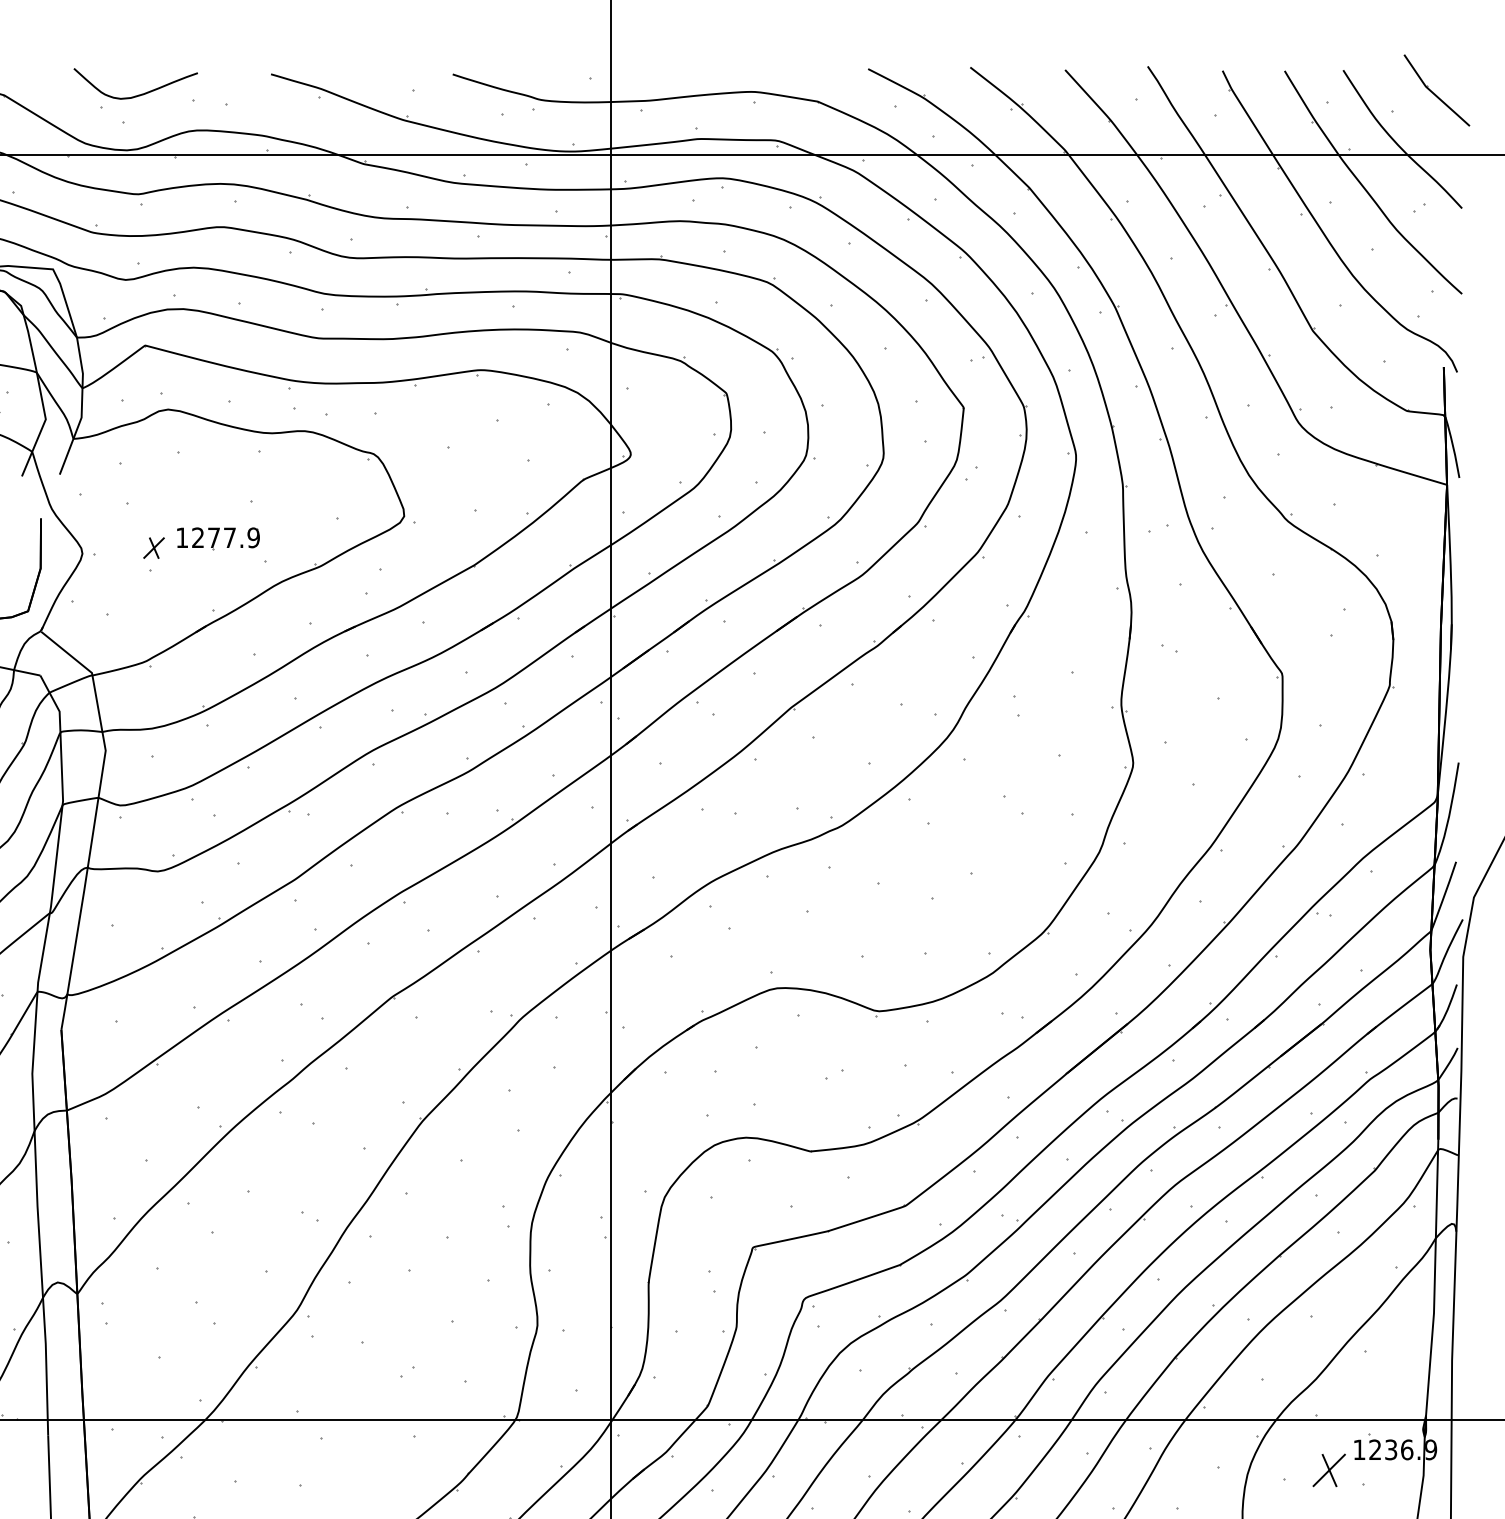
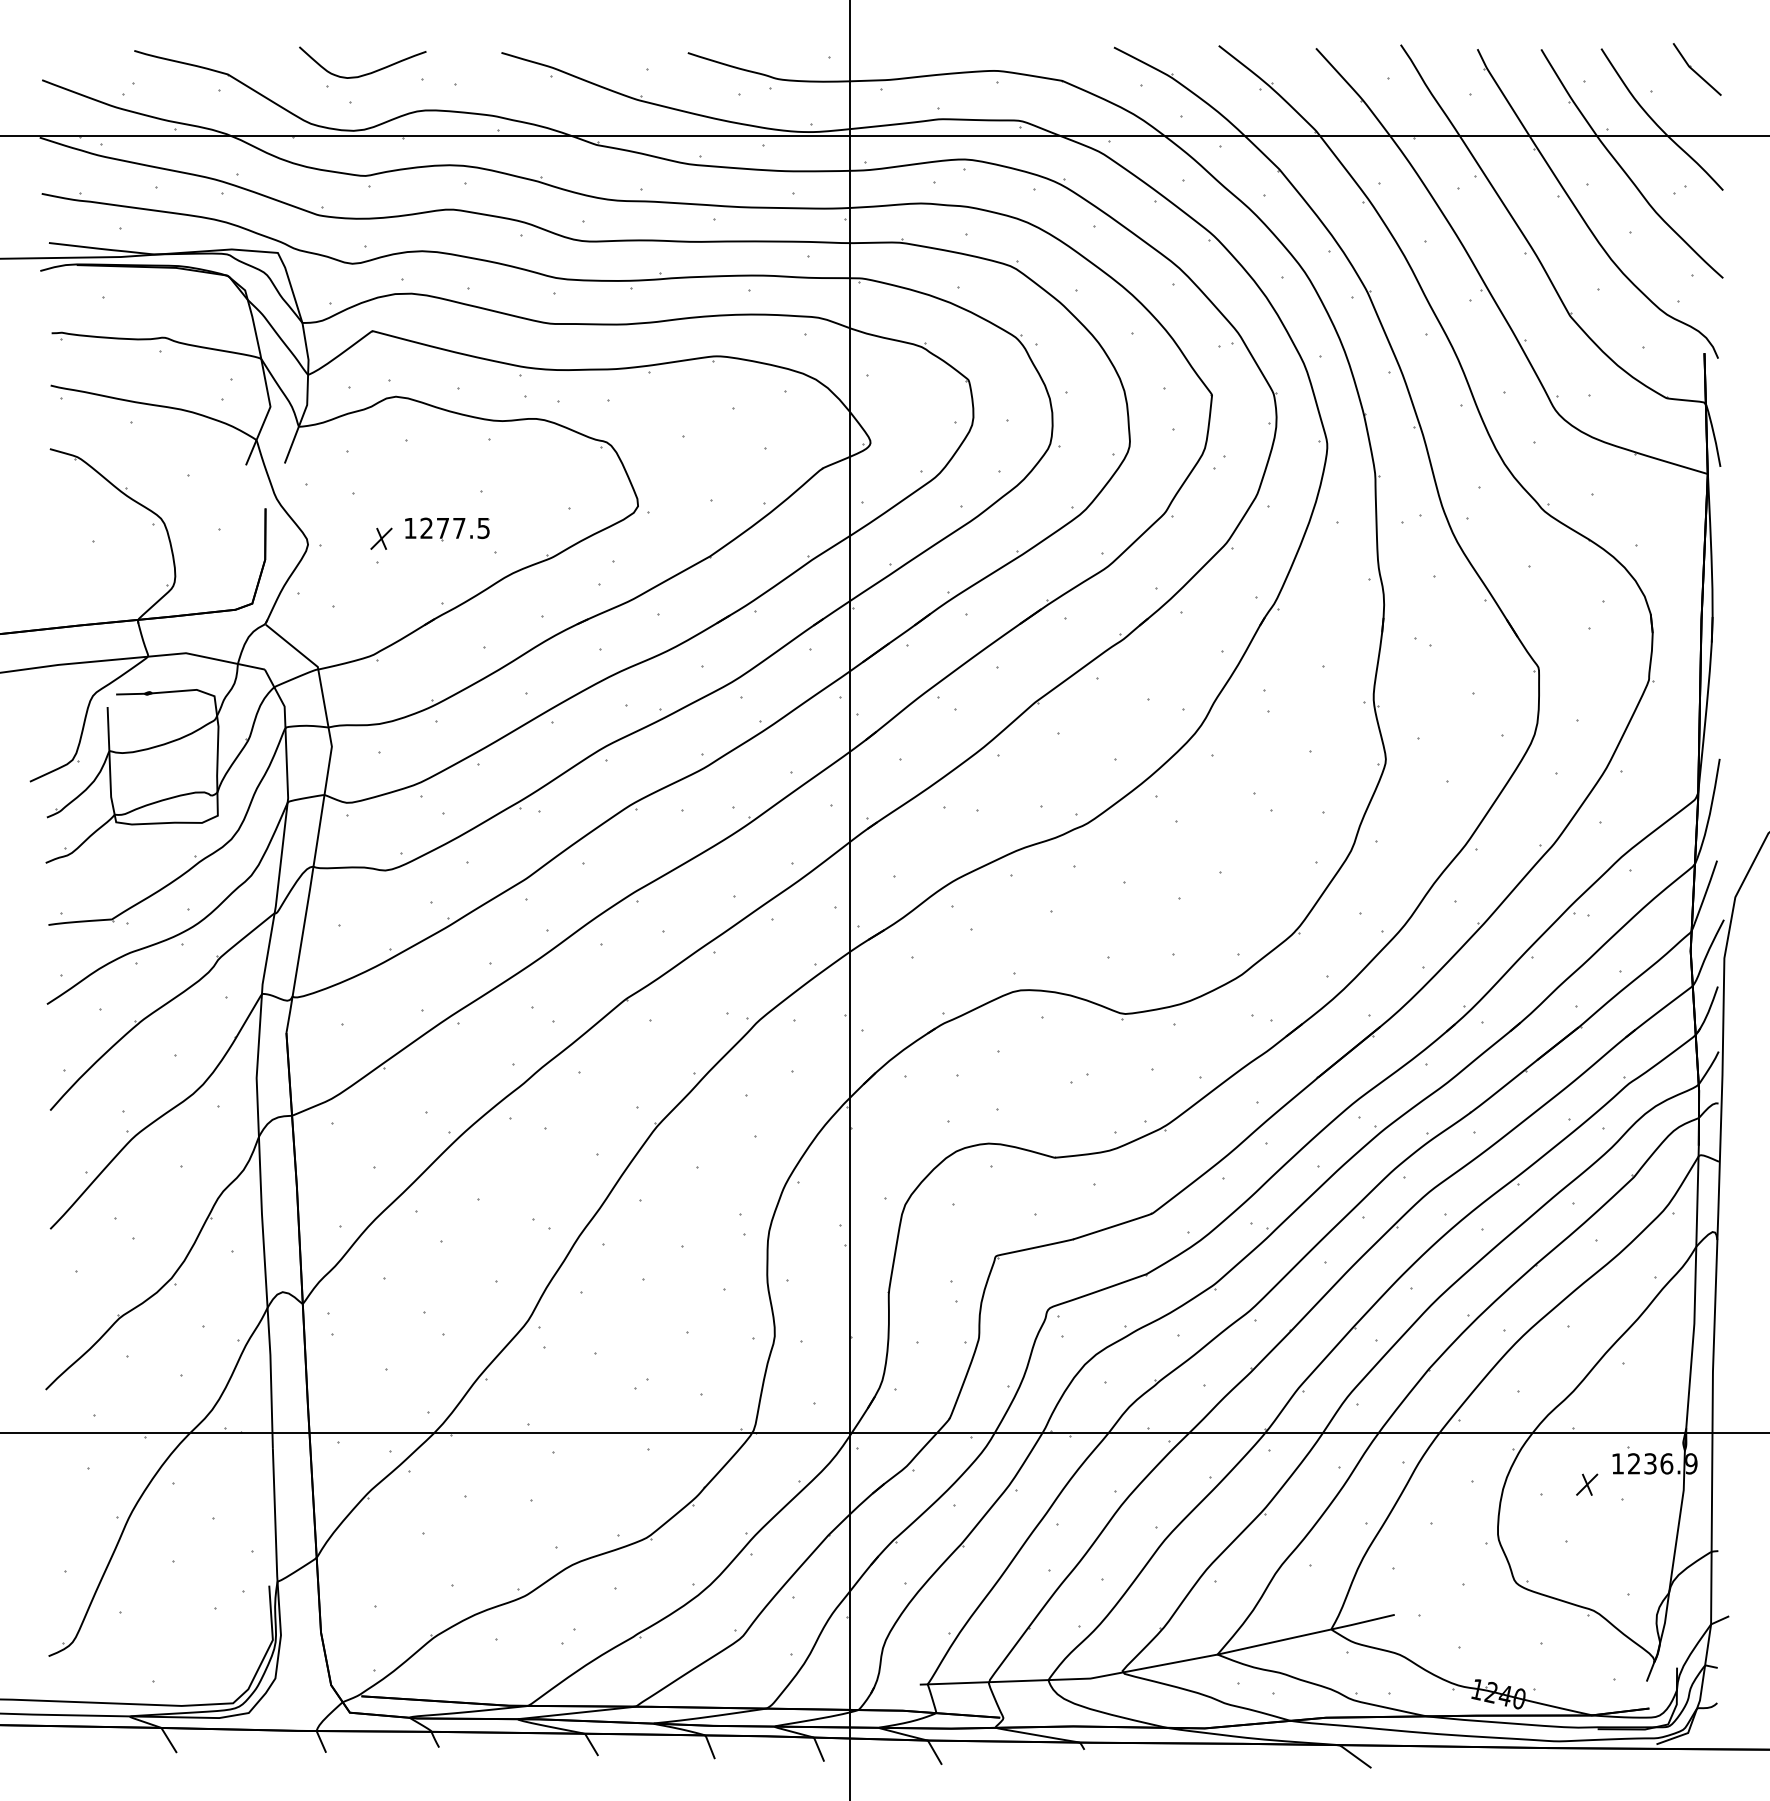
part: (1436, 90) -> (1696, 69), size x0.71
text: (253, 537) -> (483, 527), 1277.9 -> 1277.5
part: (1329, 1470) -> (1587, 1484), size x0.62

